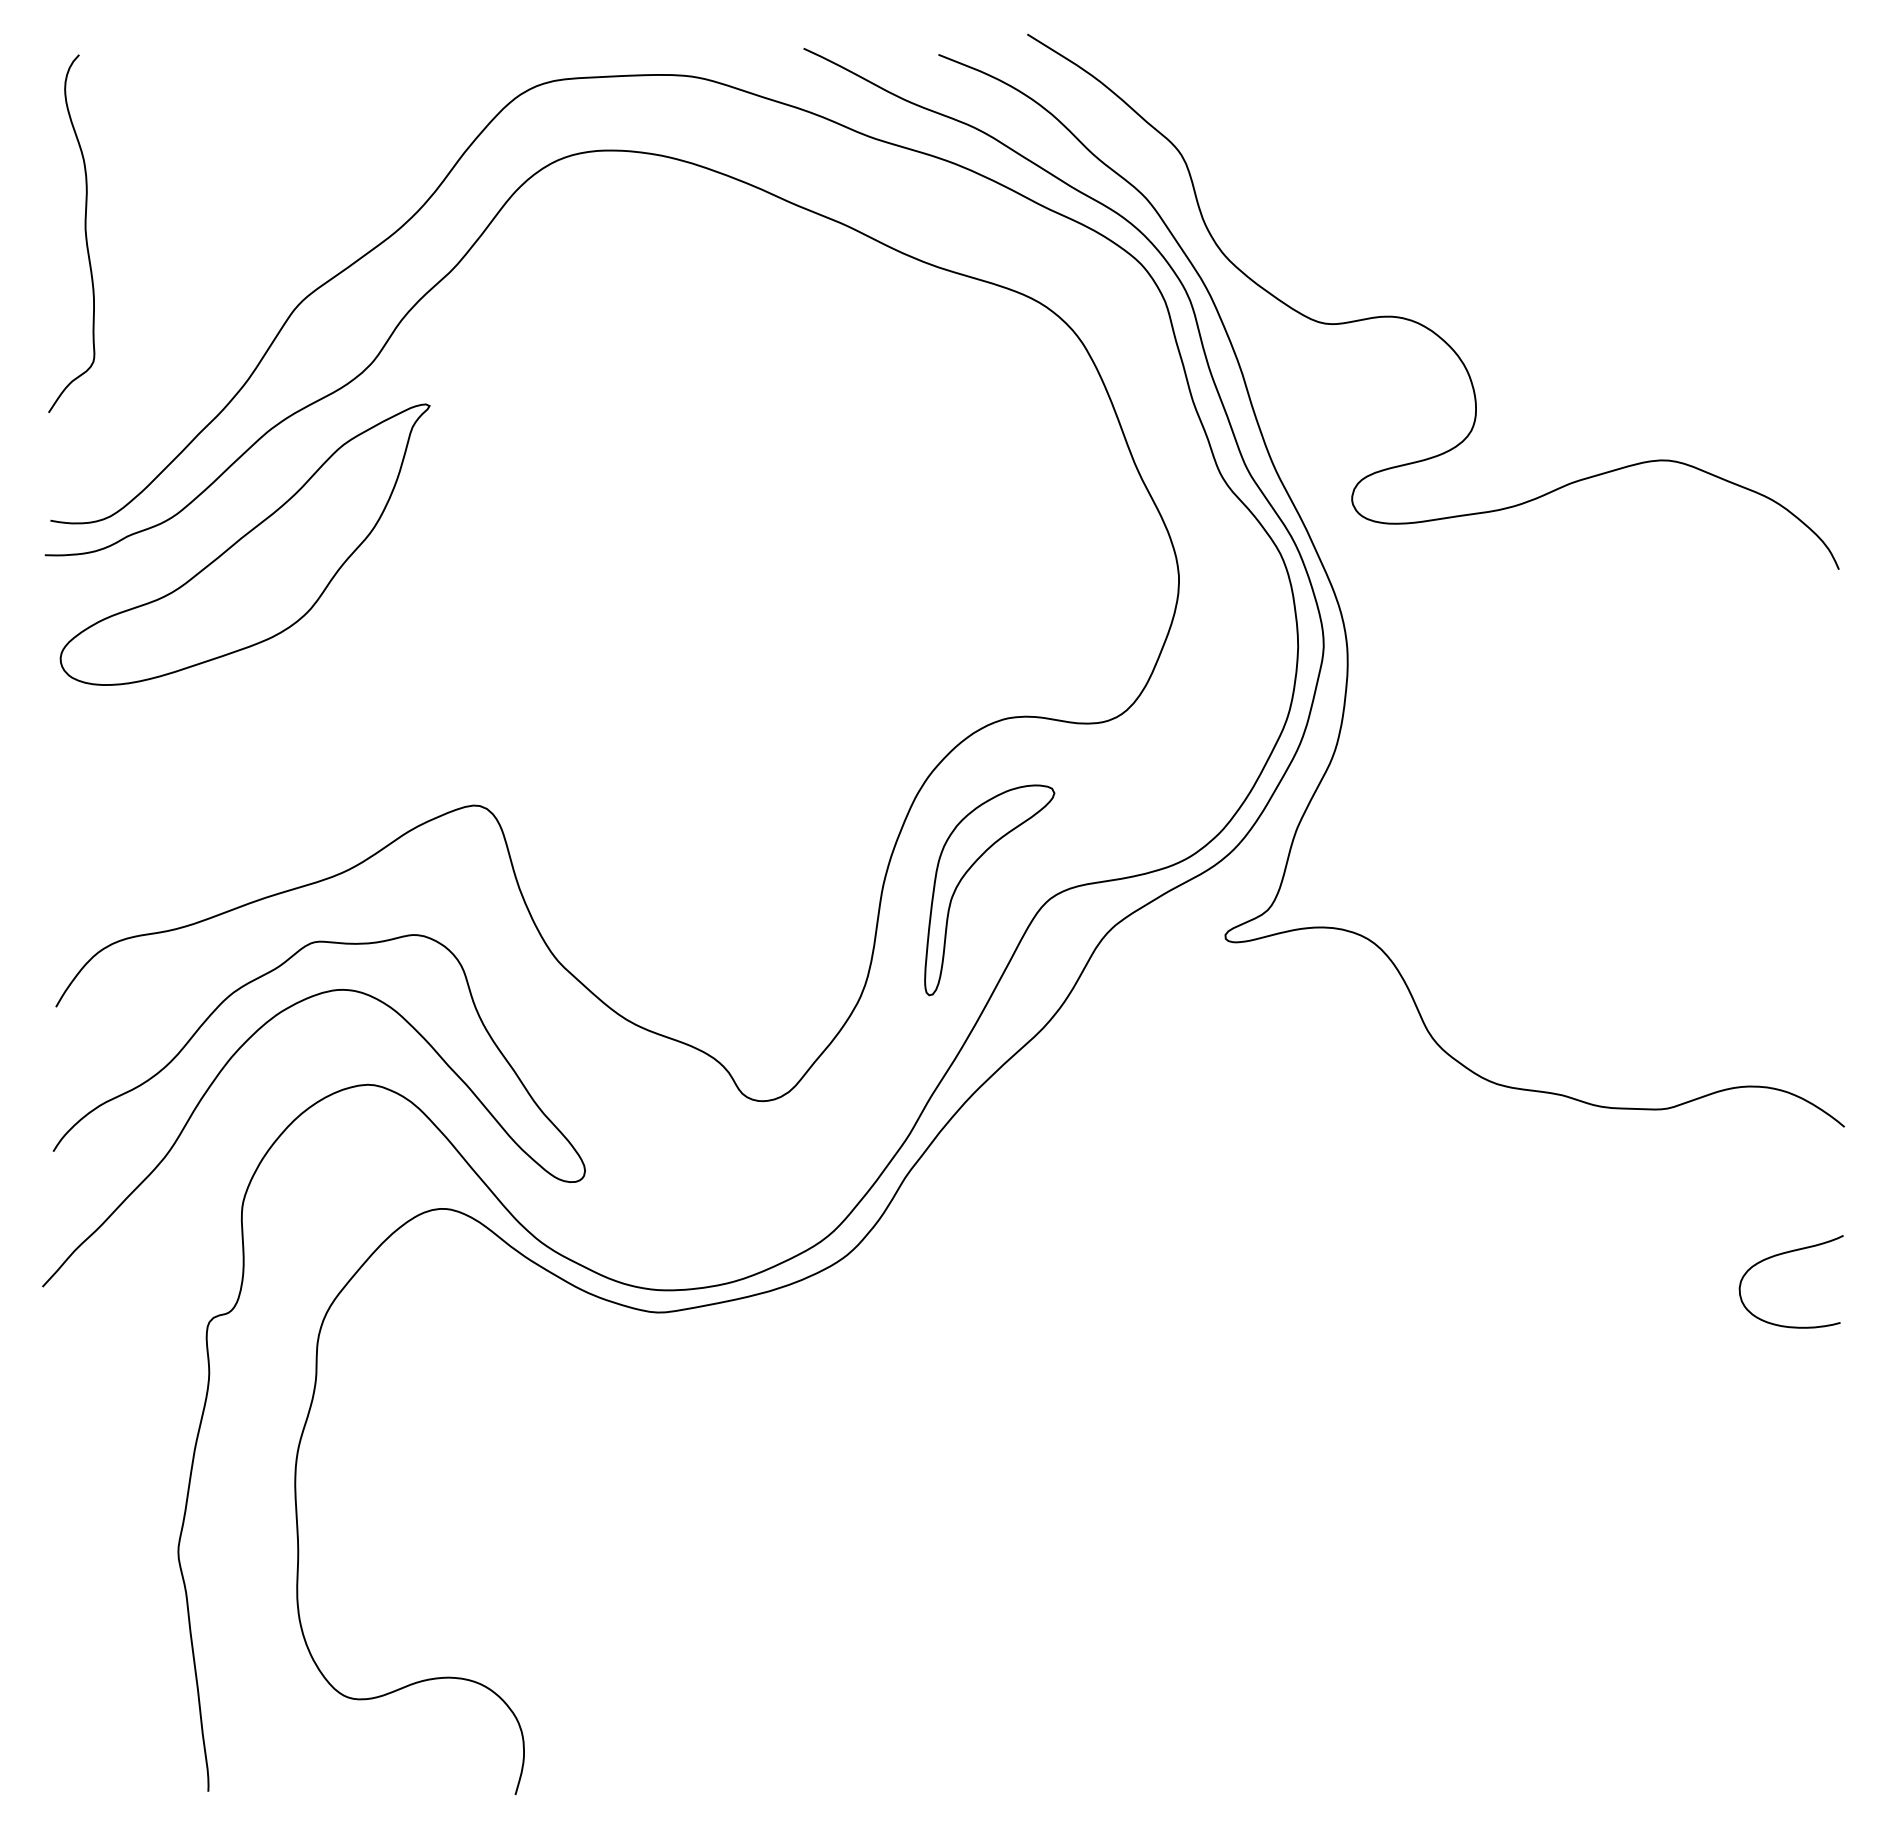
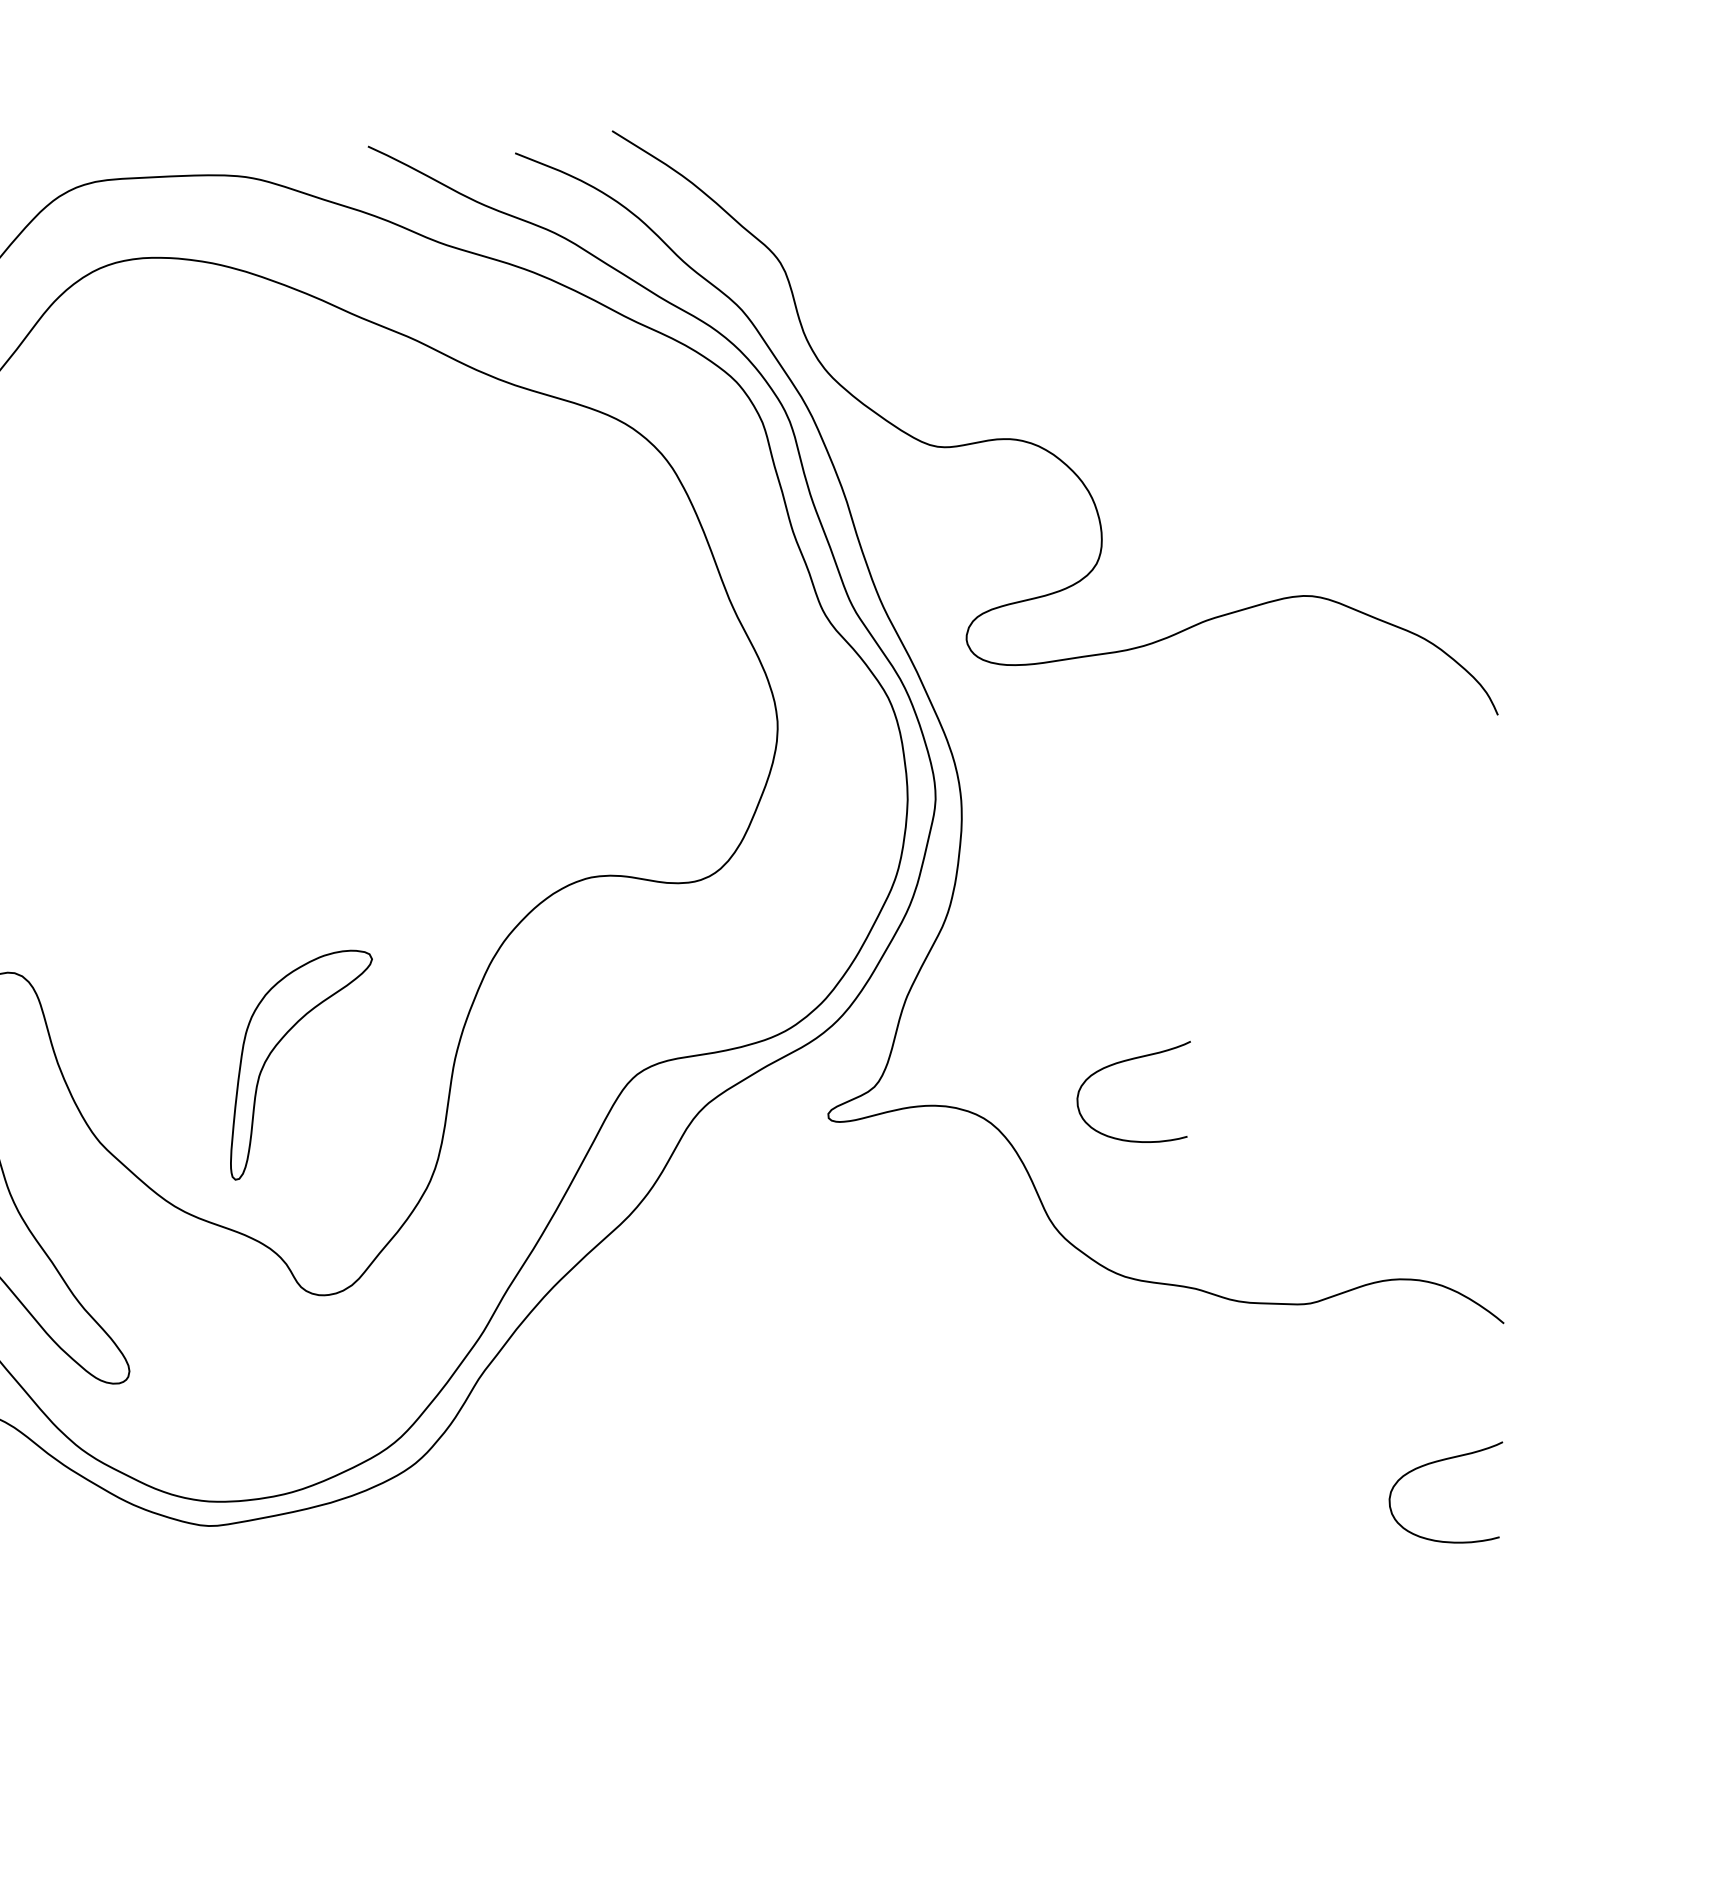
part: (969, 870) -> (279, 1043), moved
curve: (1494, 888) -> (1121, 1063), added

